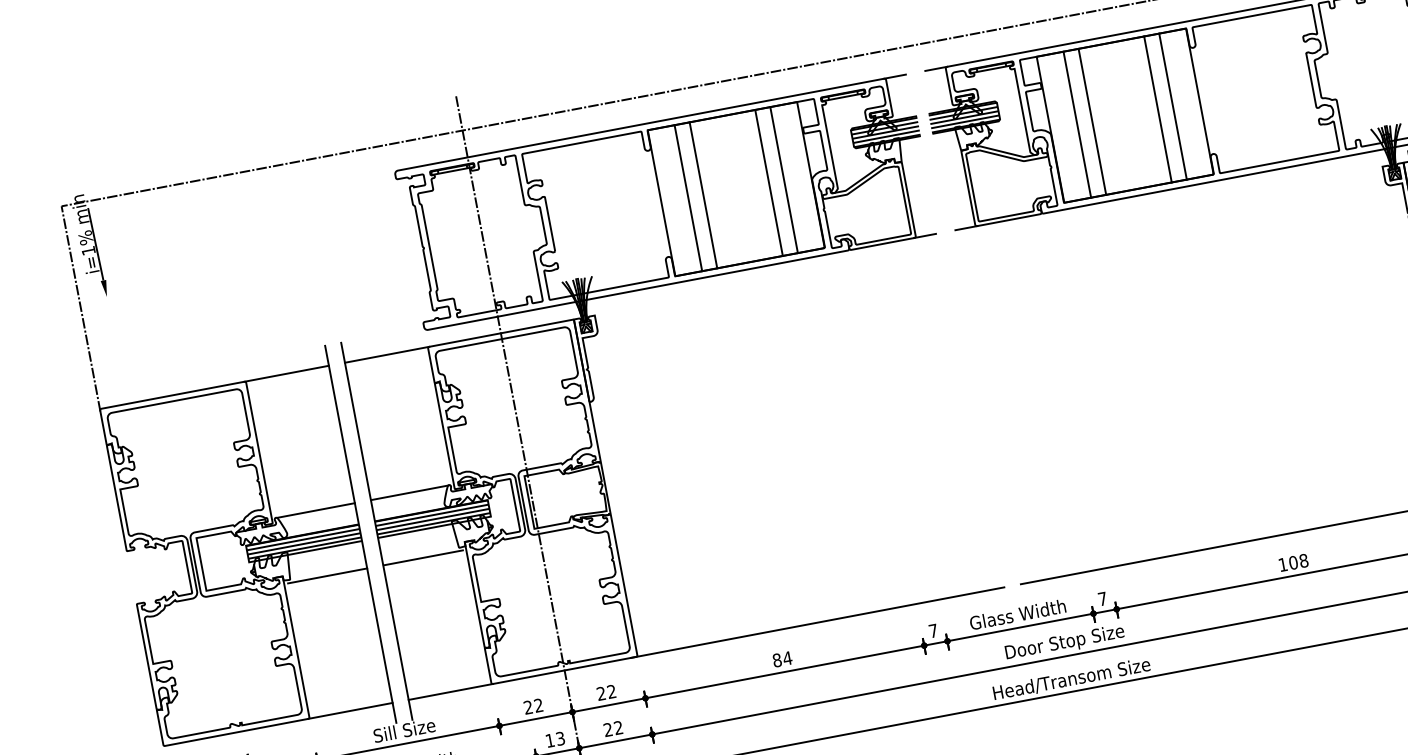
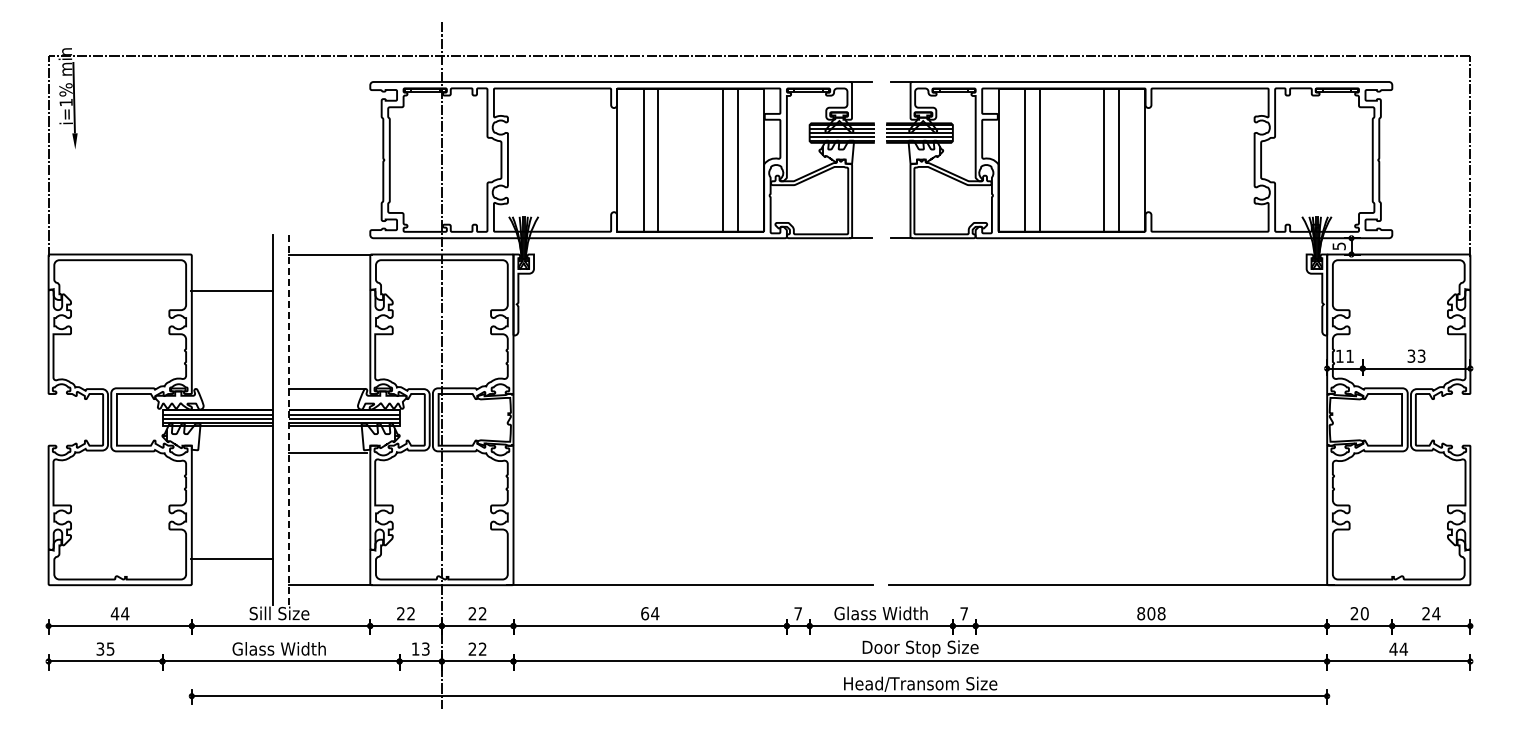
line: (286, 373) -> (231, 290), moved
line: (316, 510) -> (235, 389), removed
line: (376, 531) -> (288, 419), solid -> dashed
text: (1283, 564) -> (1141, 613), 108 -> 808
line: (327, 576) -> (234, 453), removed
text: (777, 660) -> (645, 613), 84 -> 64
line: (350, 711) -> (231, 559), moved

